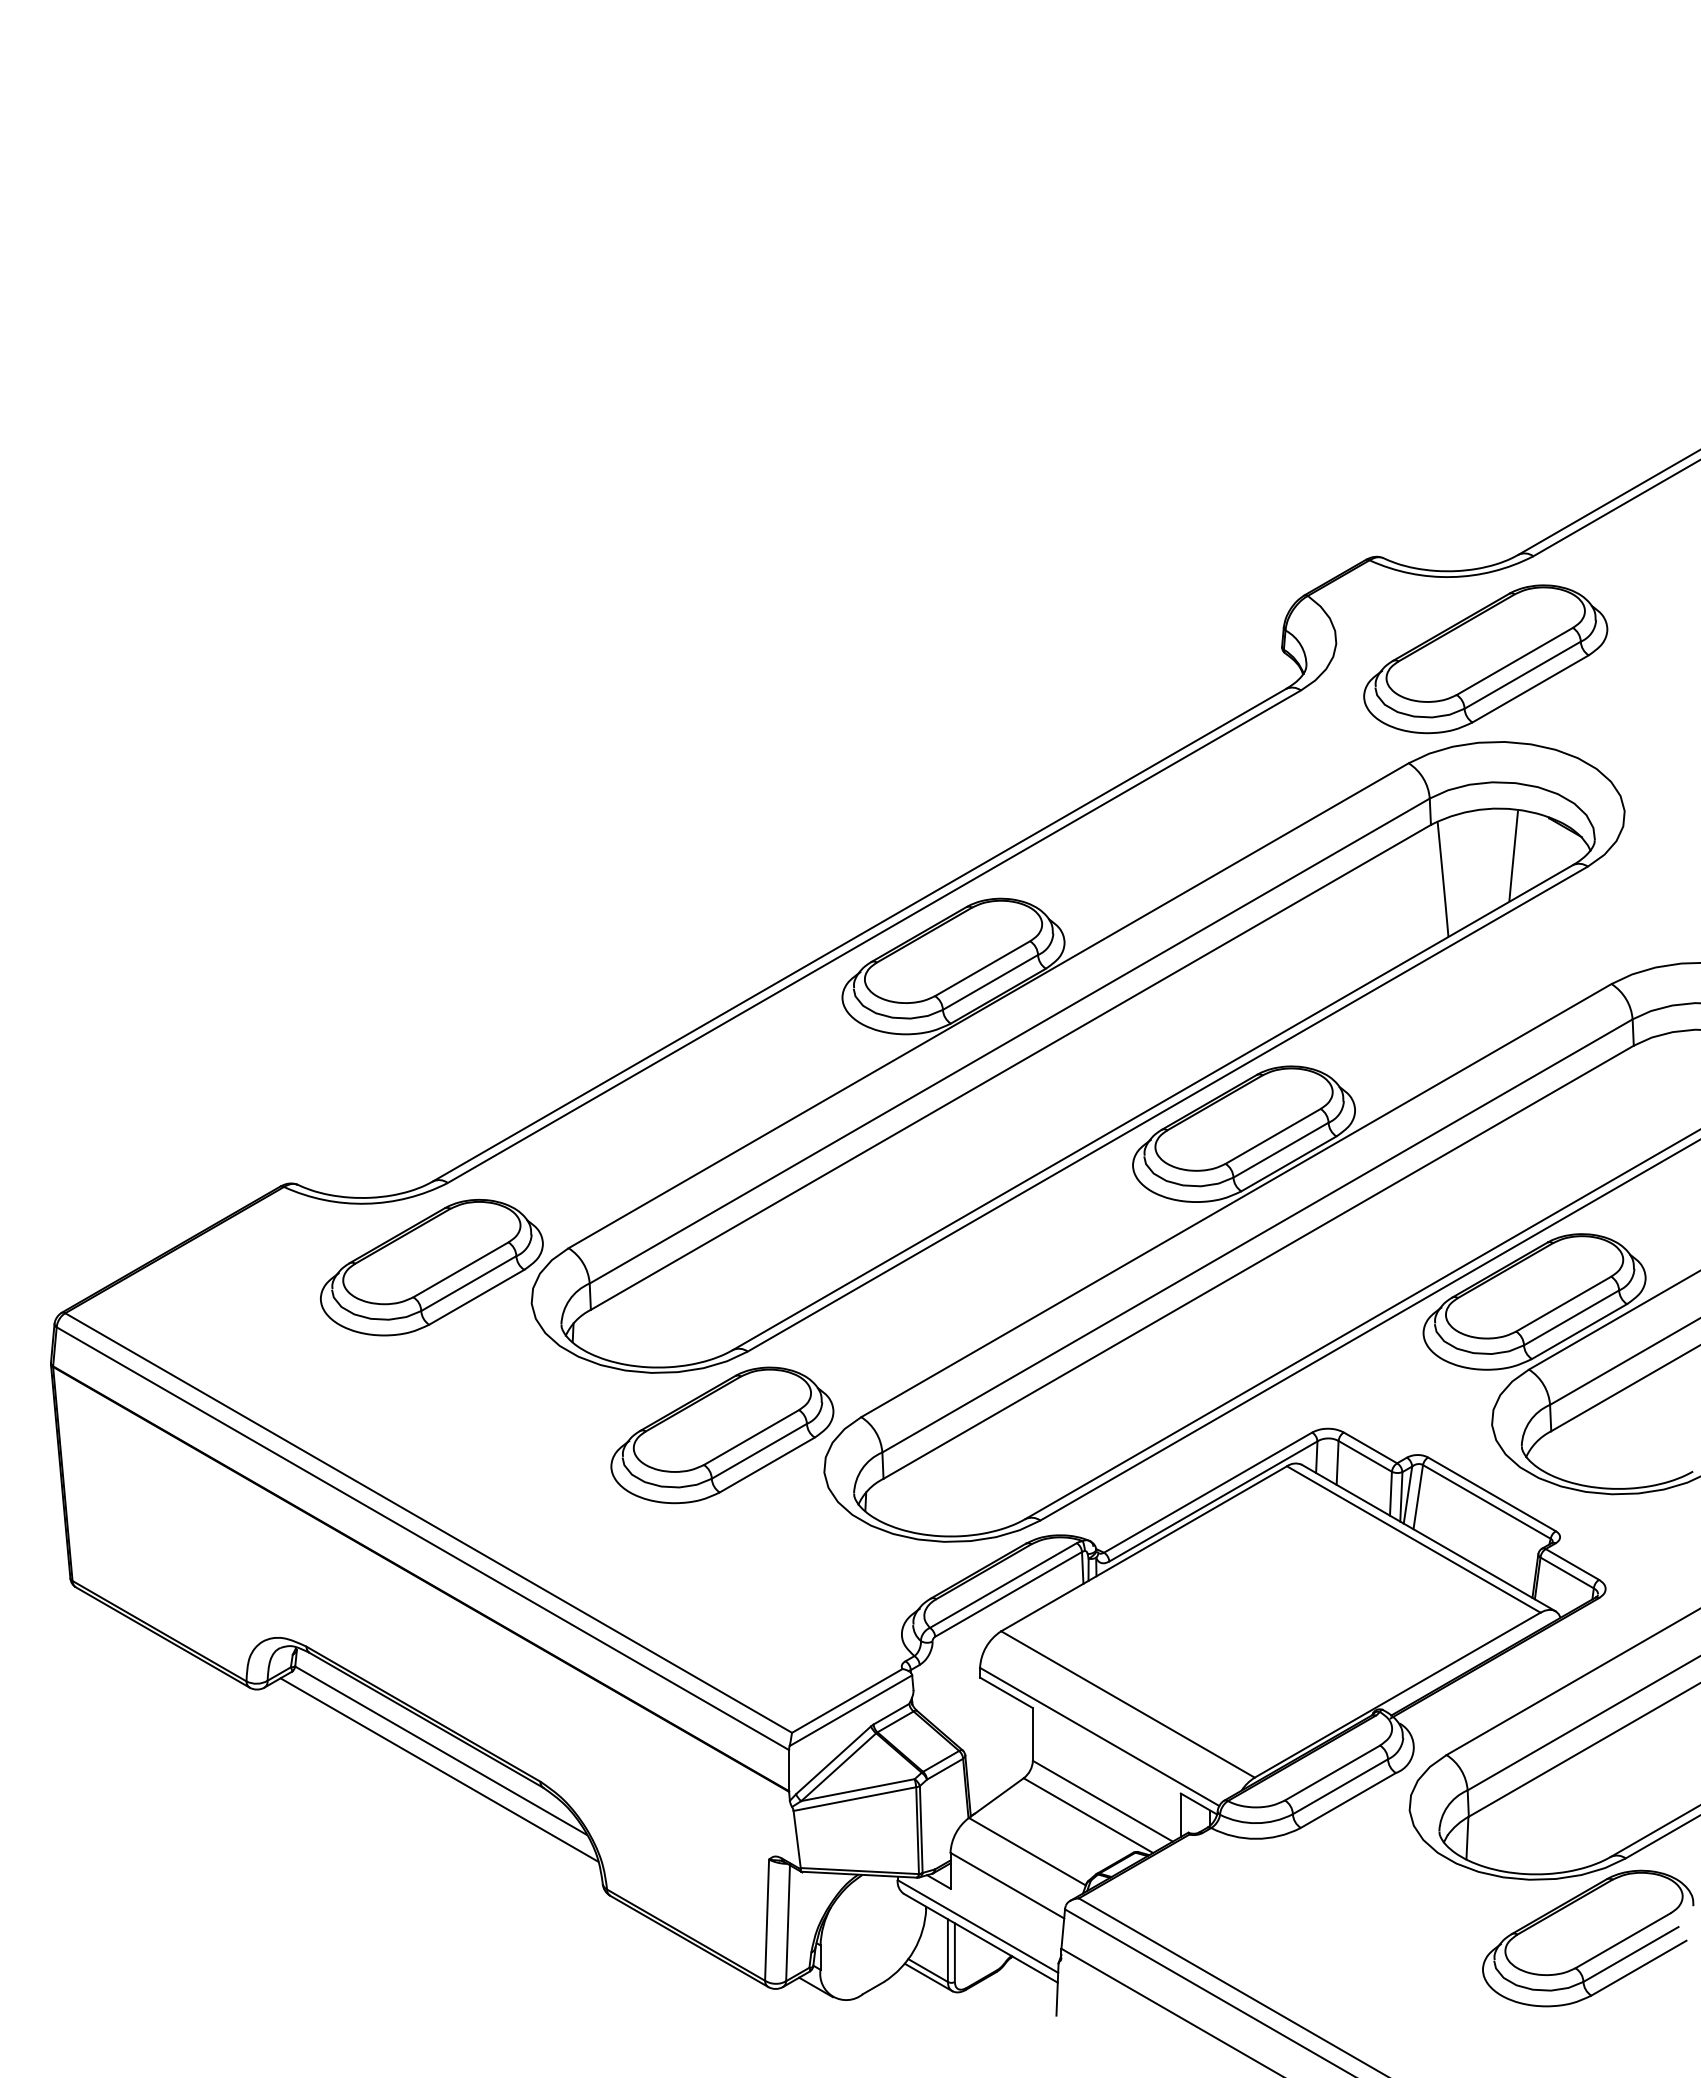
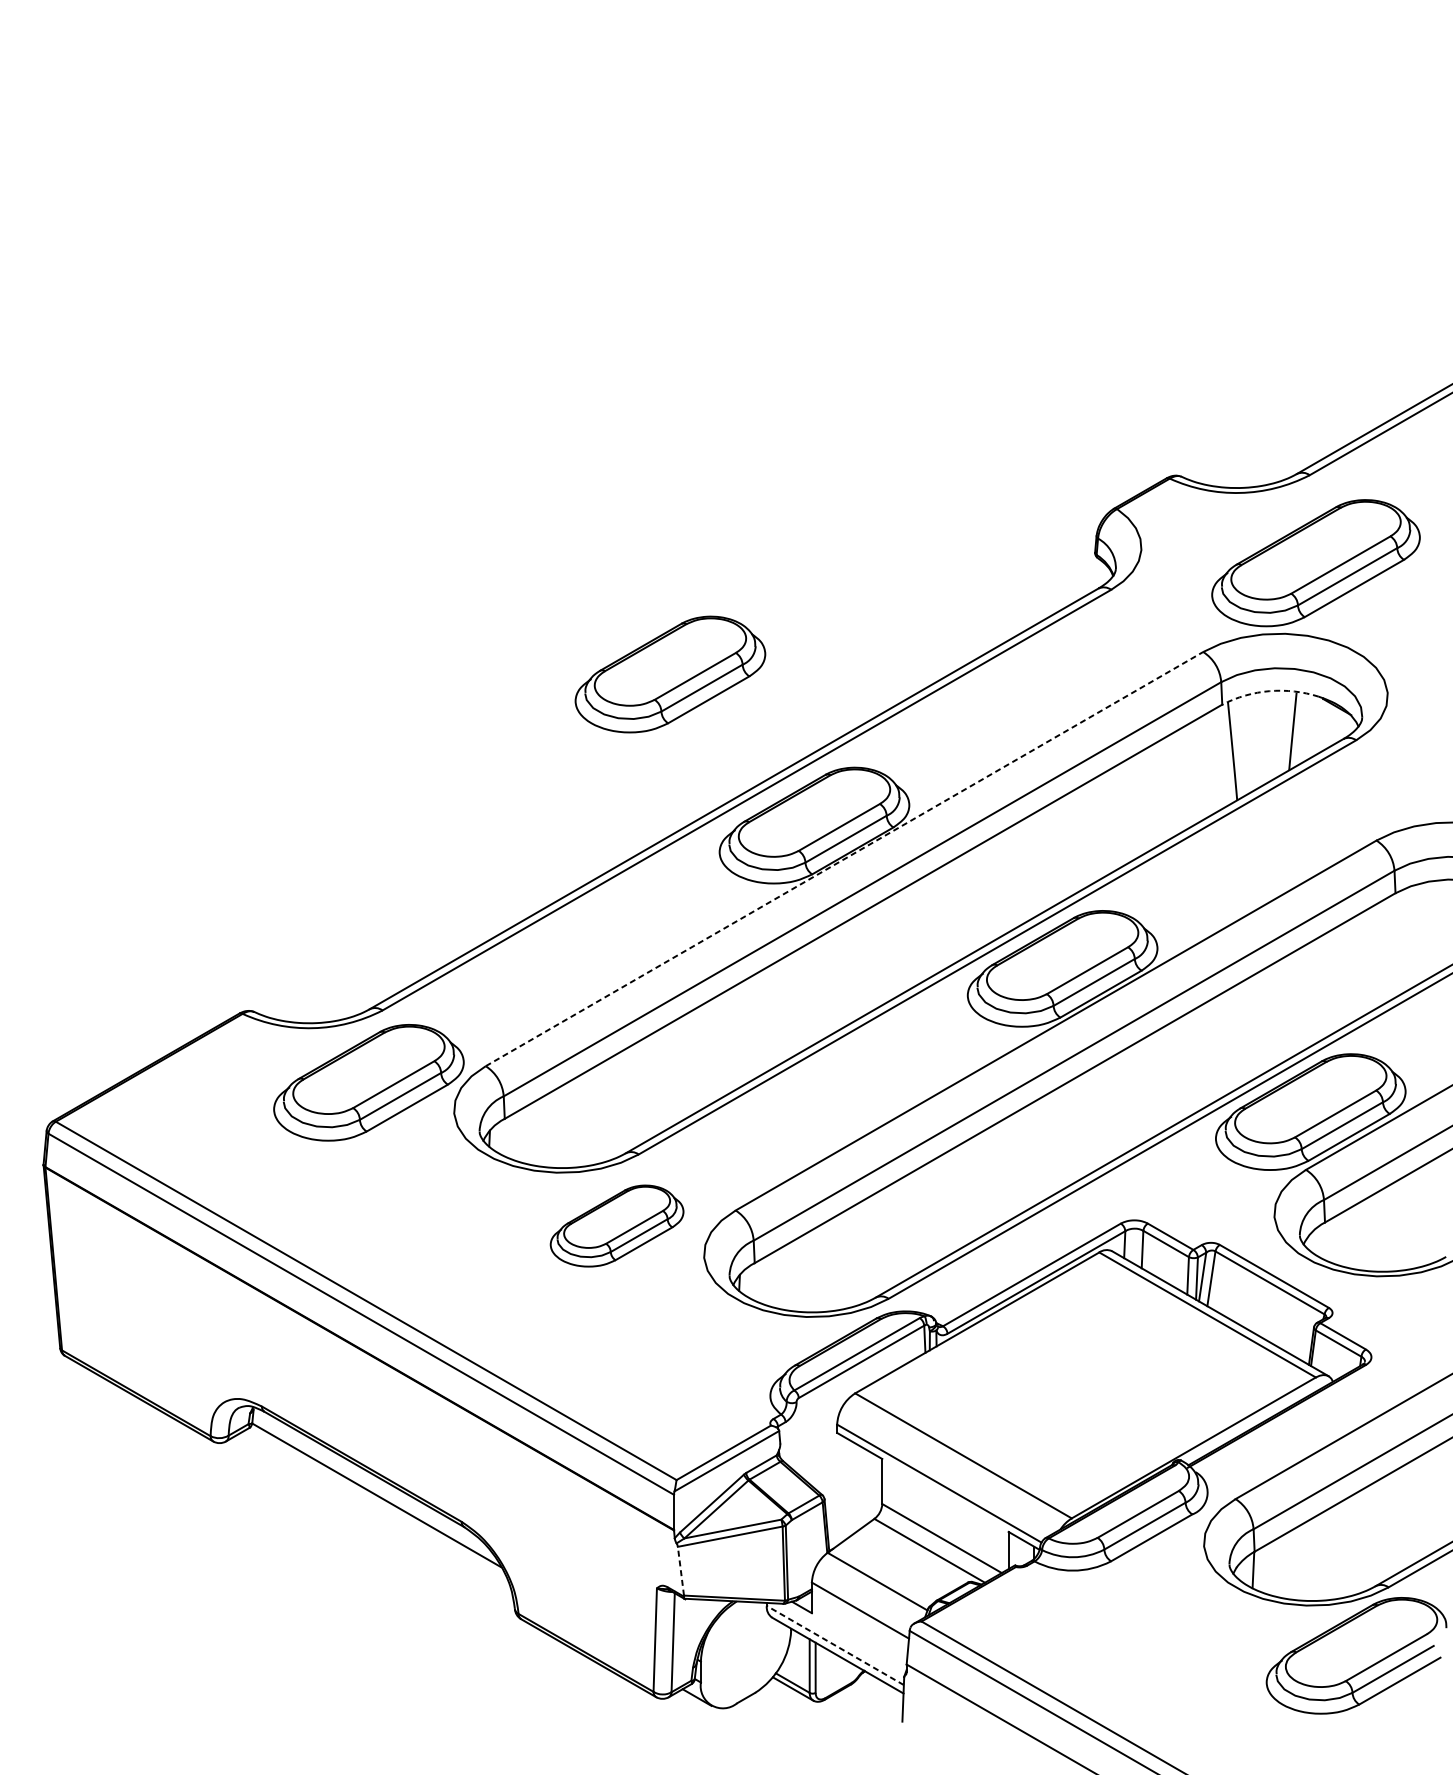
part: (1485, 659) -> (1315, 563), moved
part: (784, 789) -> (670, 674), added
arc: (1486, 809) -> (1269, 691), solid -> dashed
line: (988, 1005) -> (844, 858), solid -> dashed
part: (722, 1435) -> (617, 1226), size x0.7
line: (439, 1769) -> (375, 1511), removed
line: (797, 1839) -> (681, 1571), solid -> dashed
line: (977, 1926) -> (834, 1645), solid -> dashed

